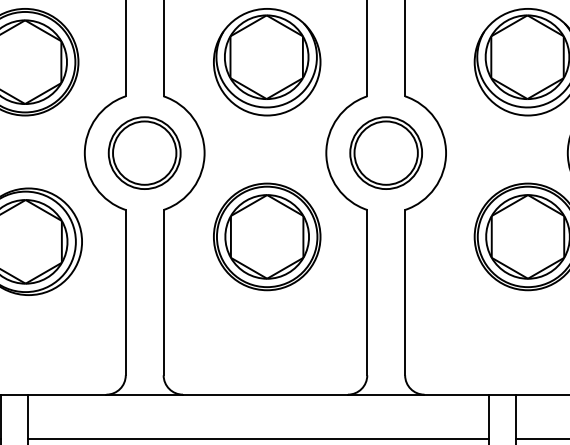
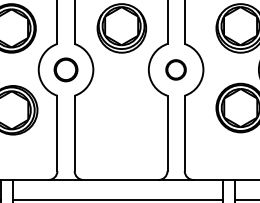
part: (143, 152) -> (65, 69), size x0.7
part: (384, 152) -> (175, 69), size x0.6
part: (266, 235) -> (121, 107), removed

